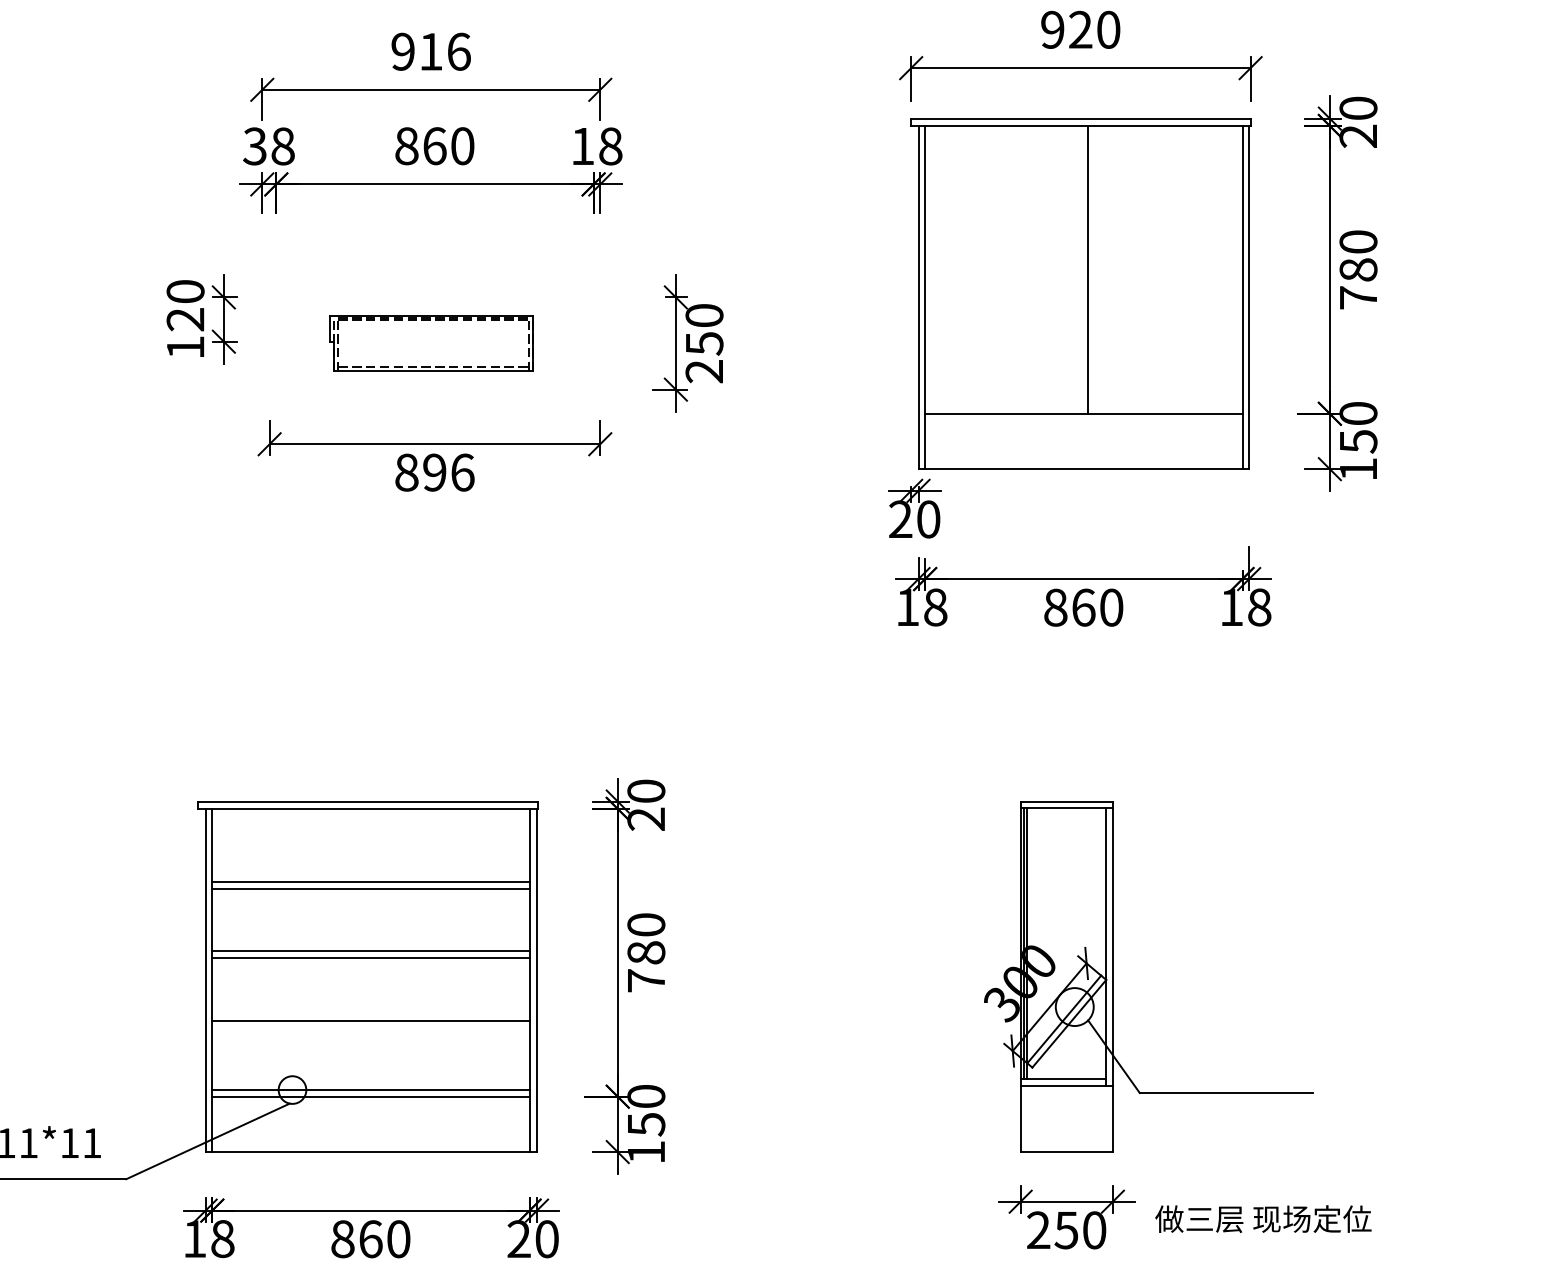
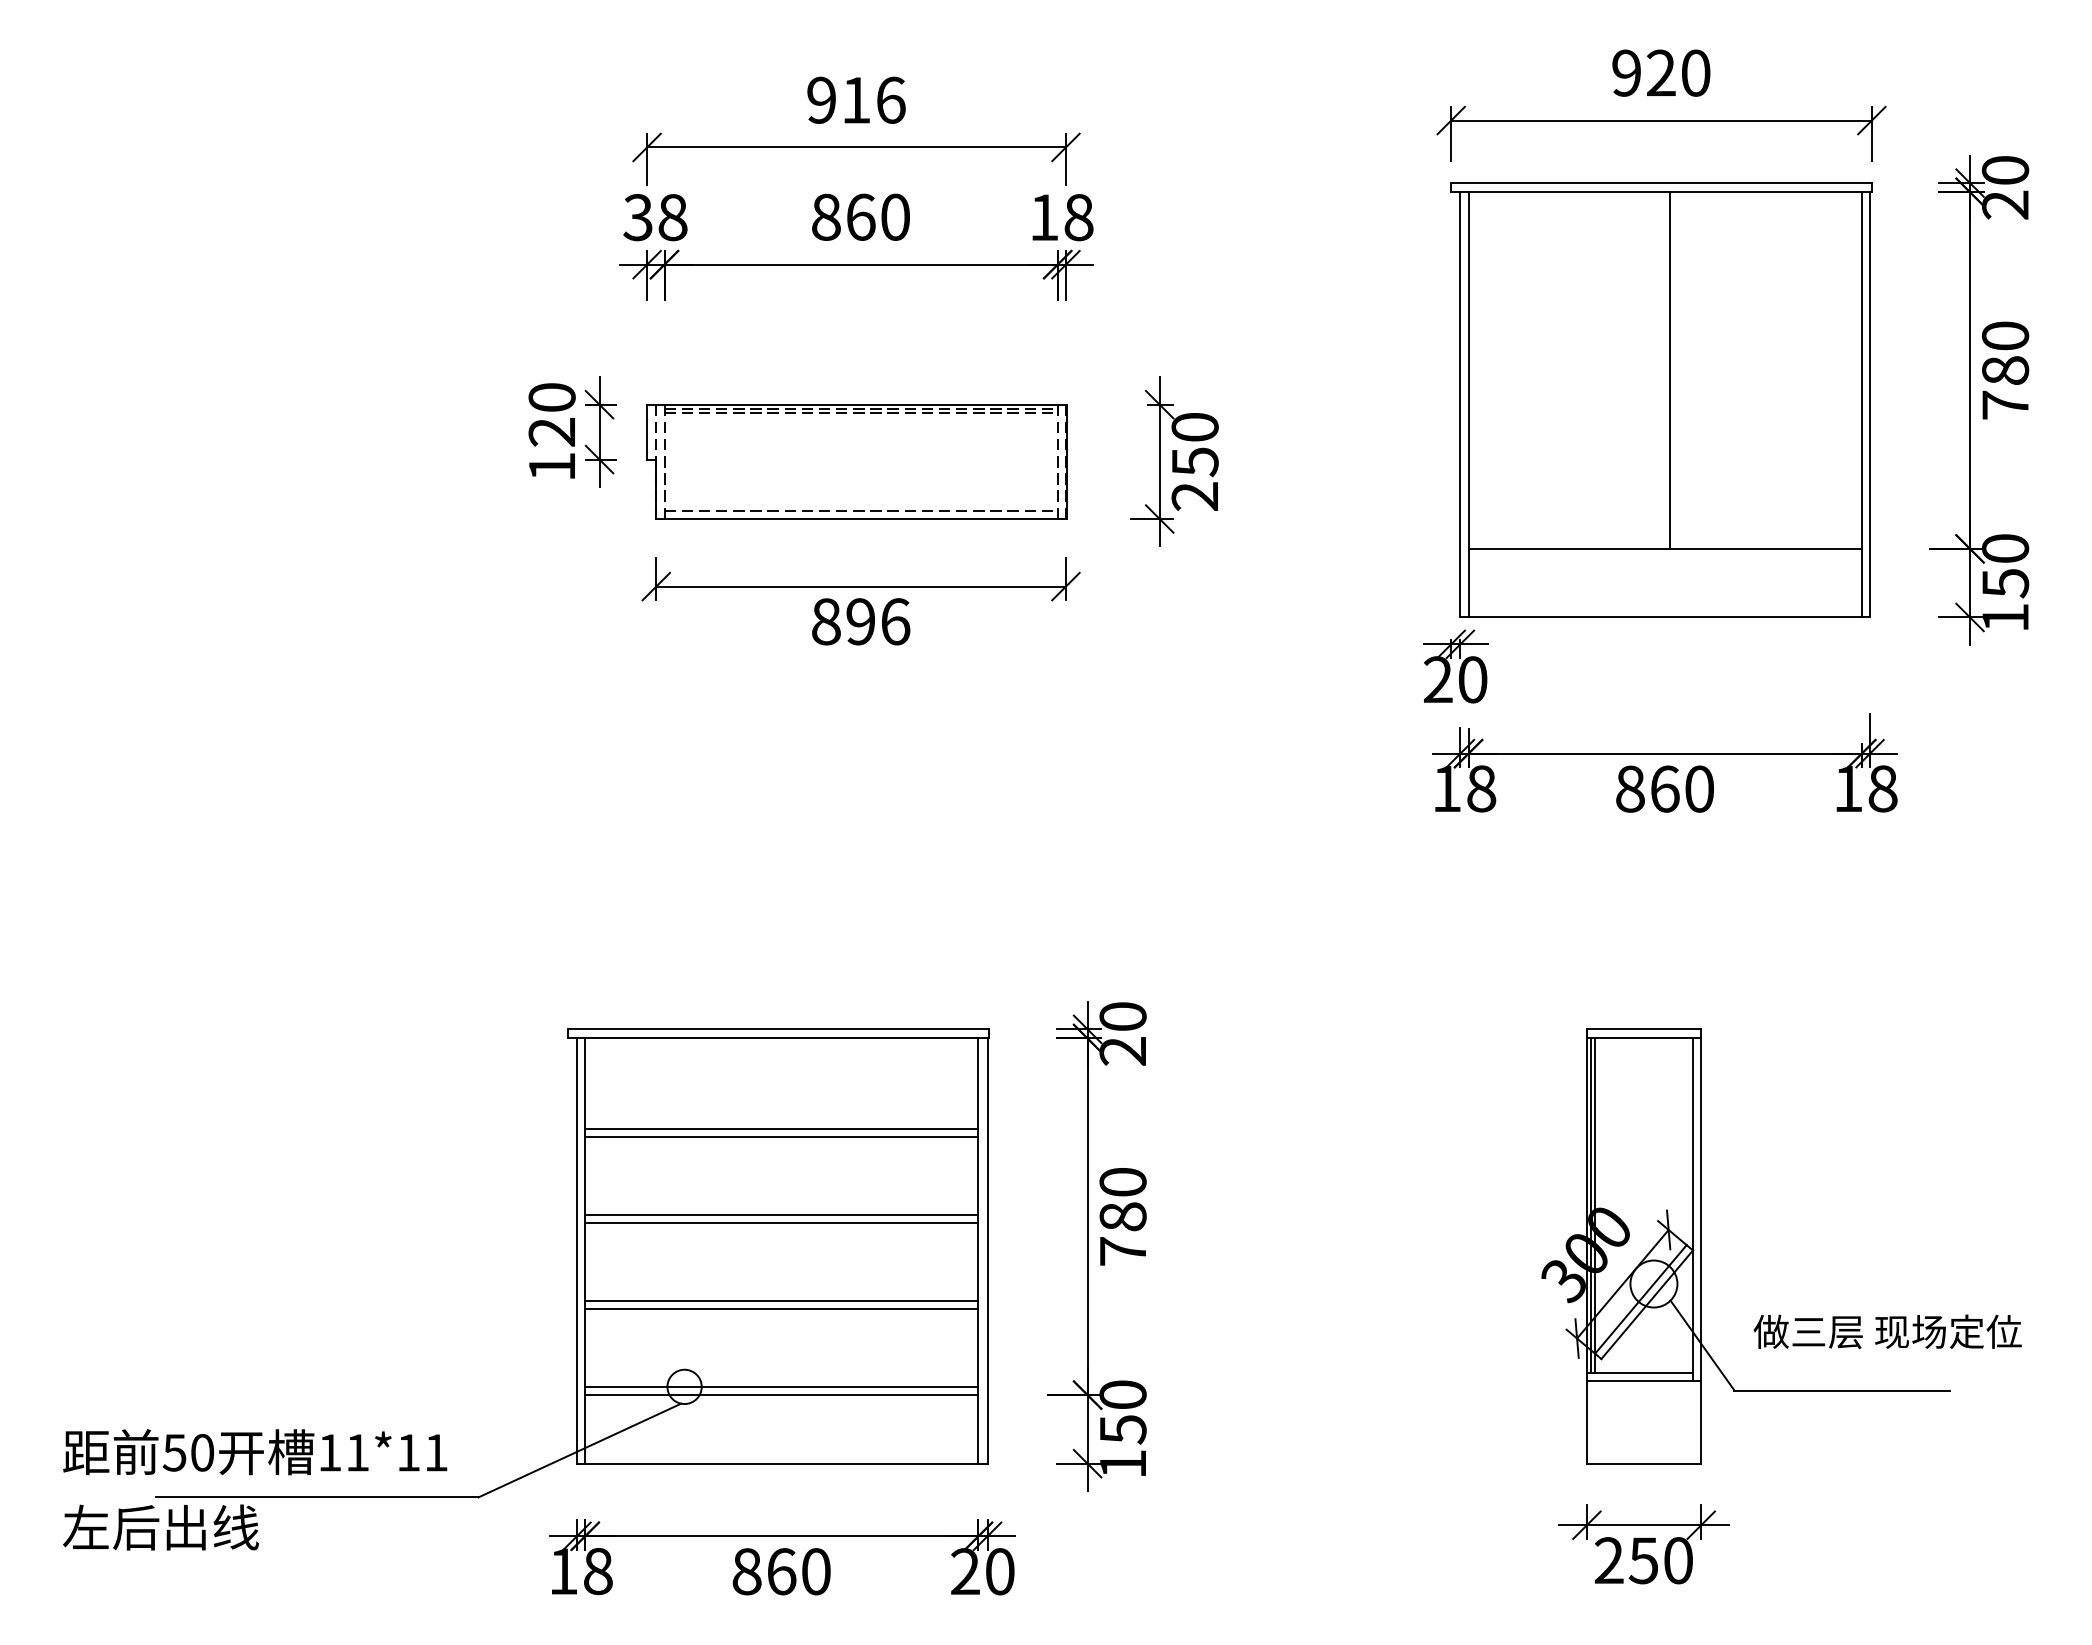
part: (431, 343) -> (856, 461), size x1.67
line: (370, 1027) -> (781, 1309), added
text: (1263, 1218) -> (1887, 1331), moved

